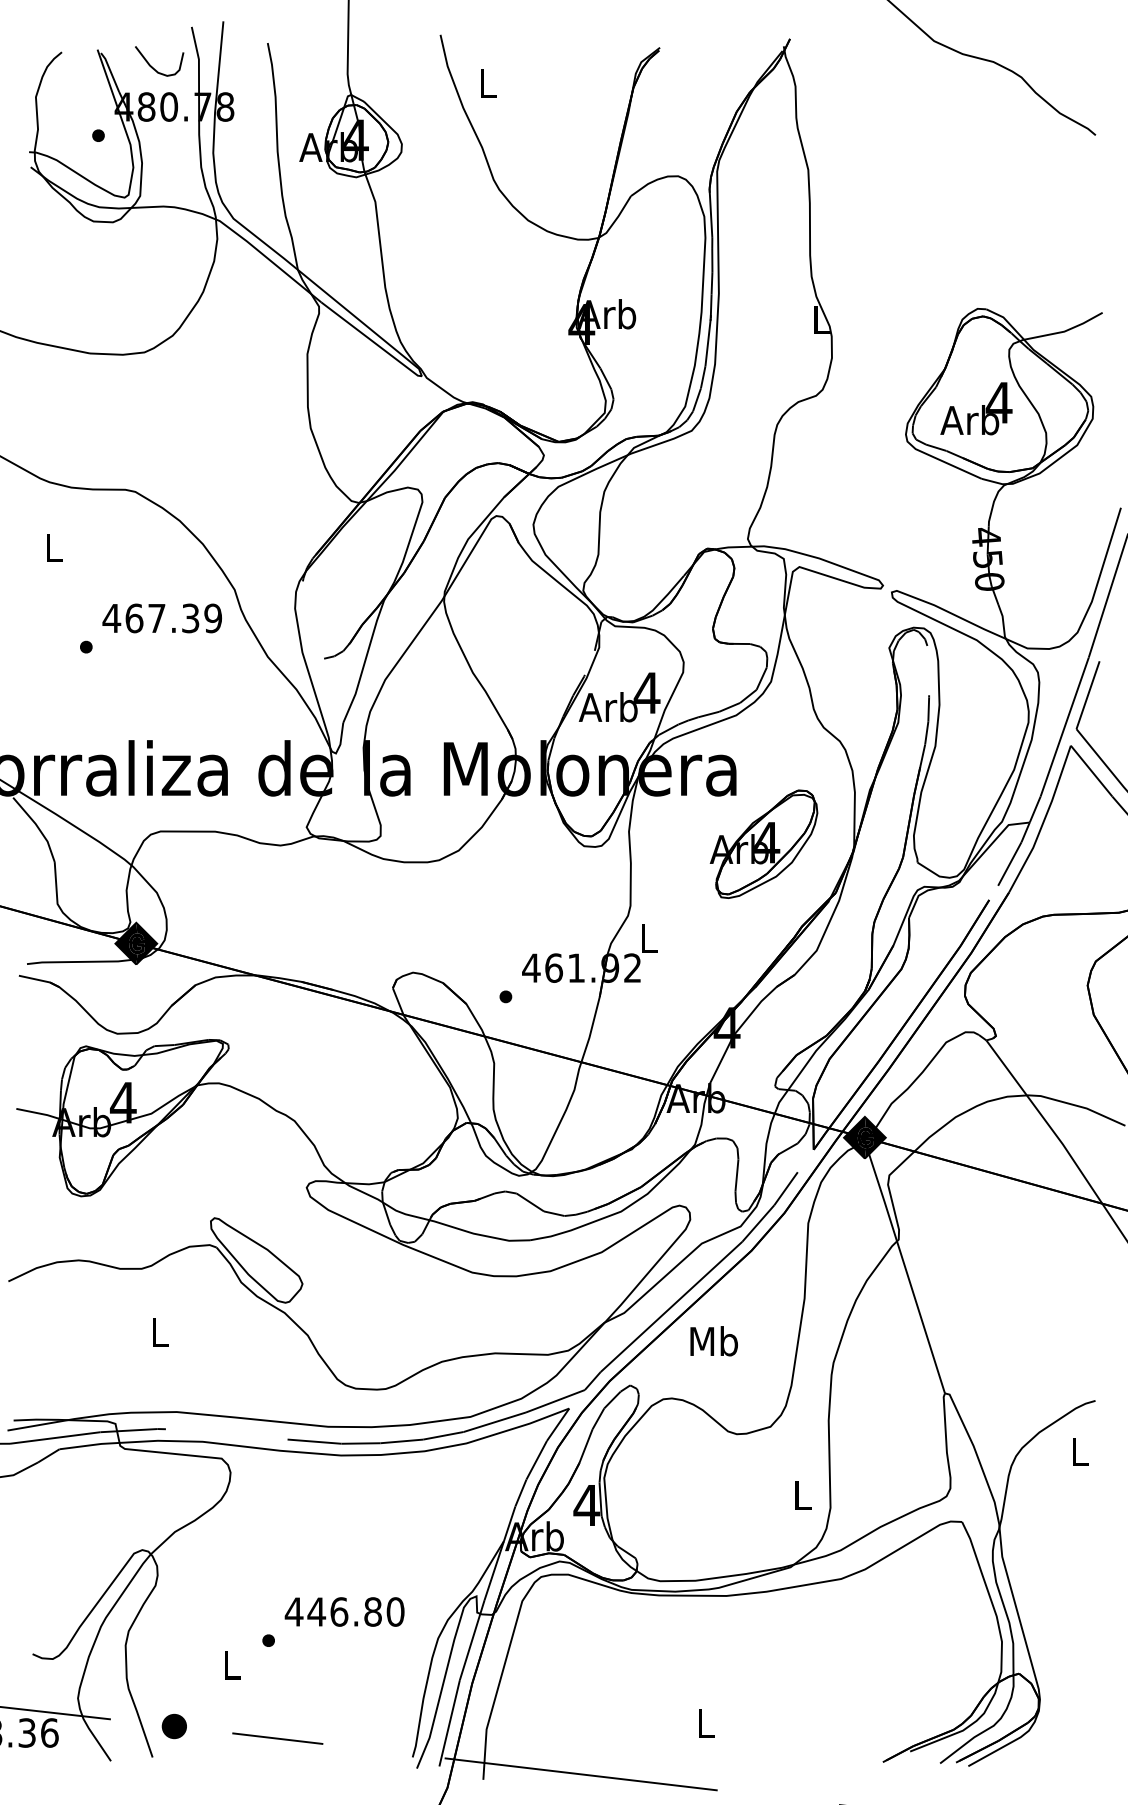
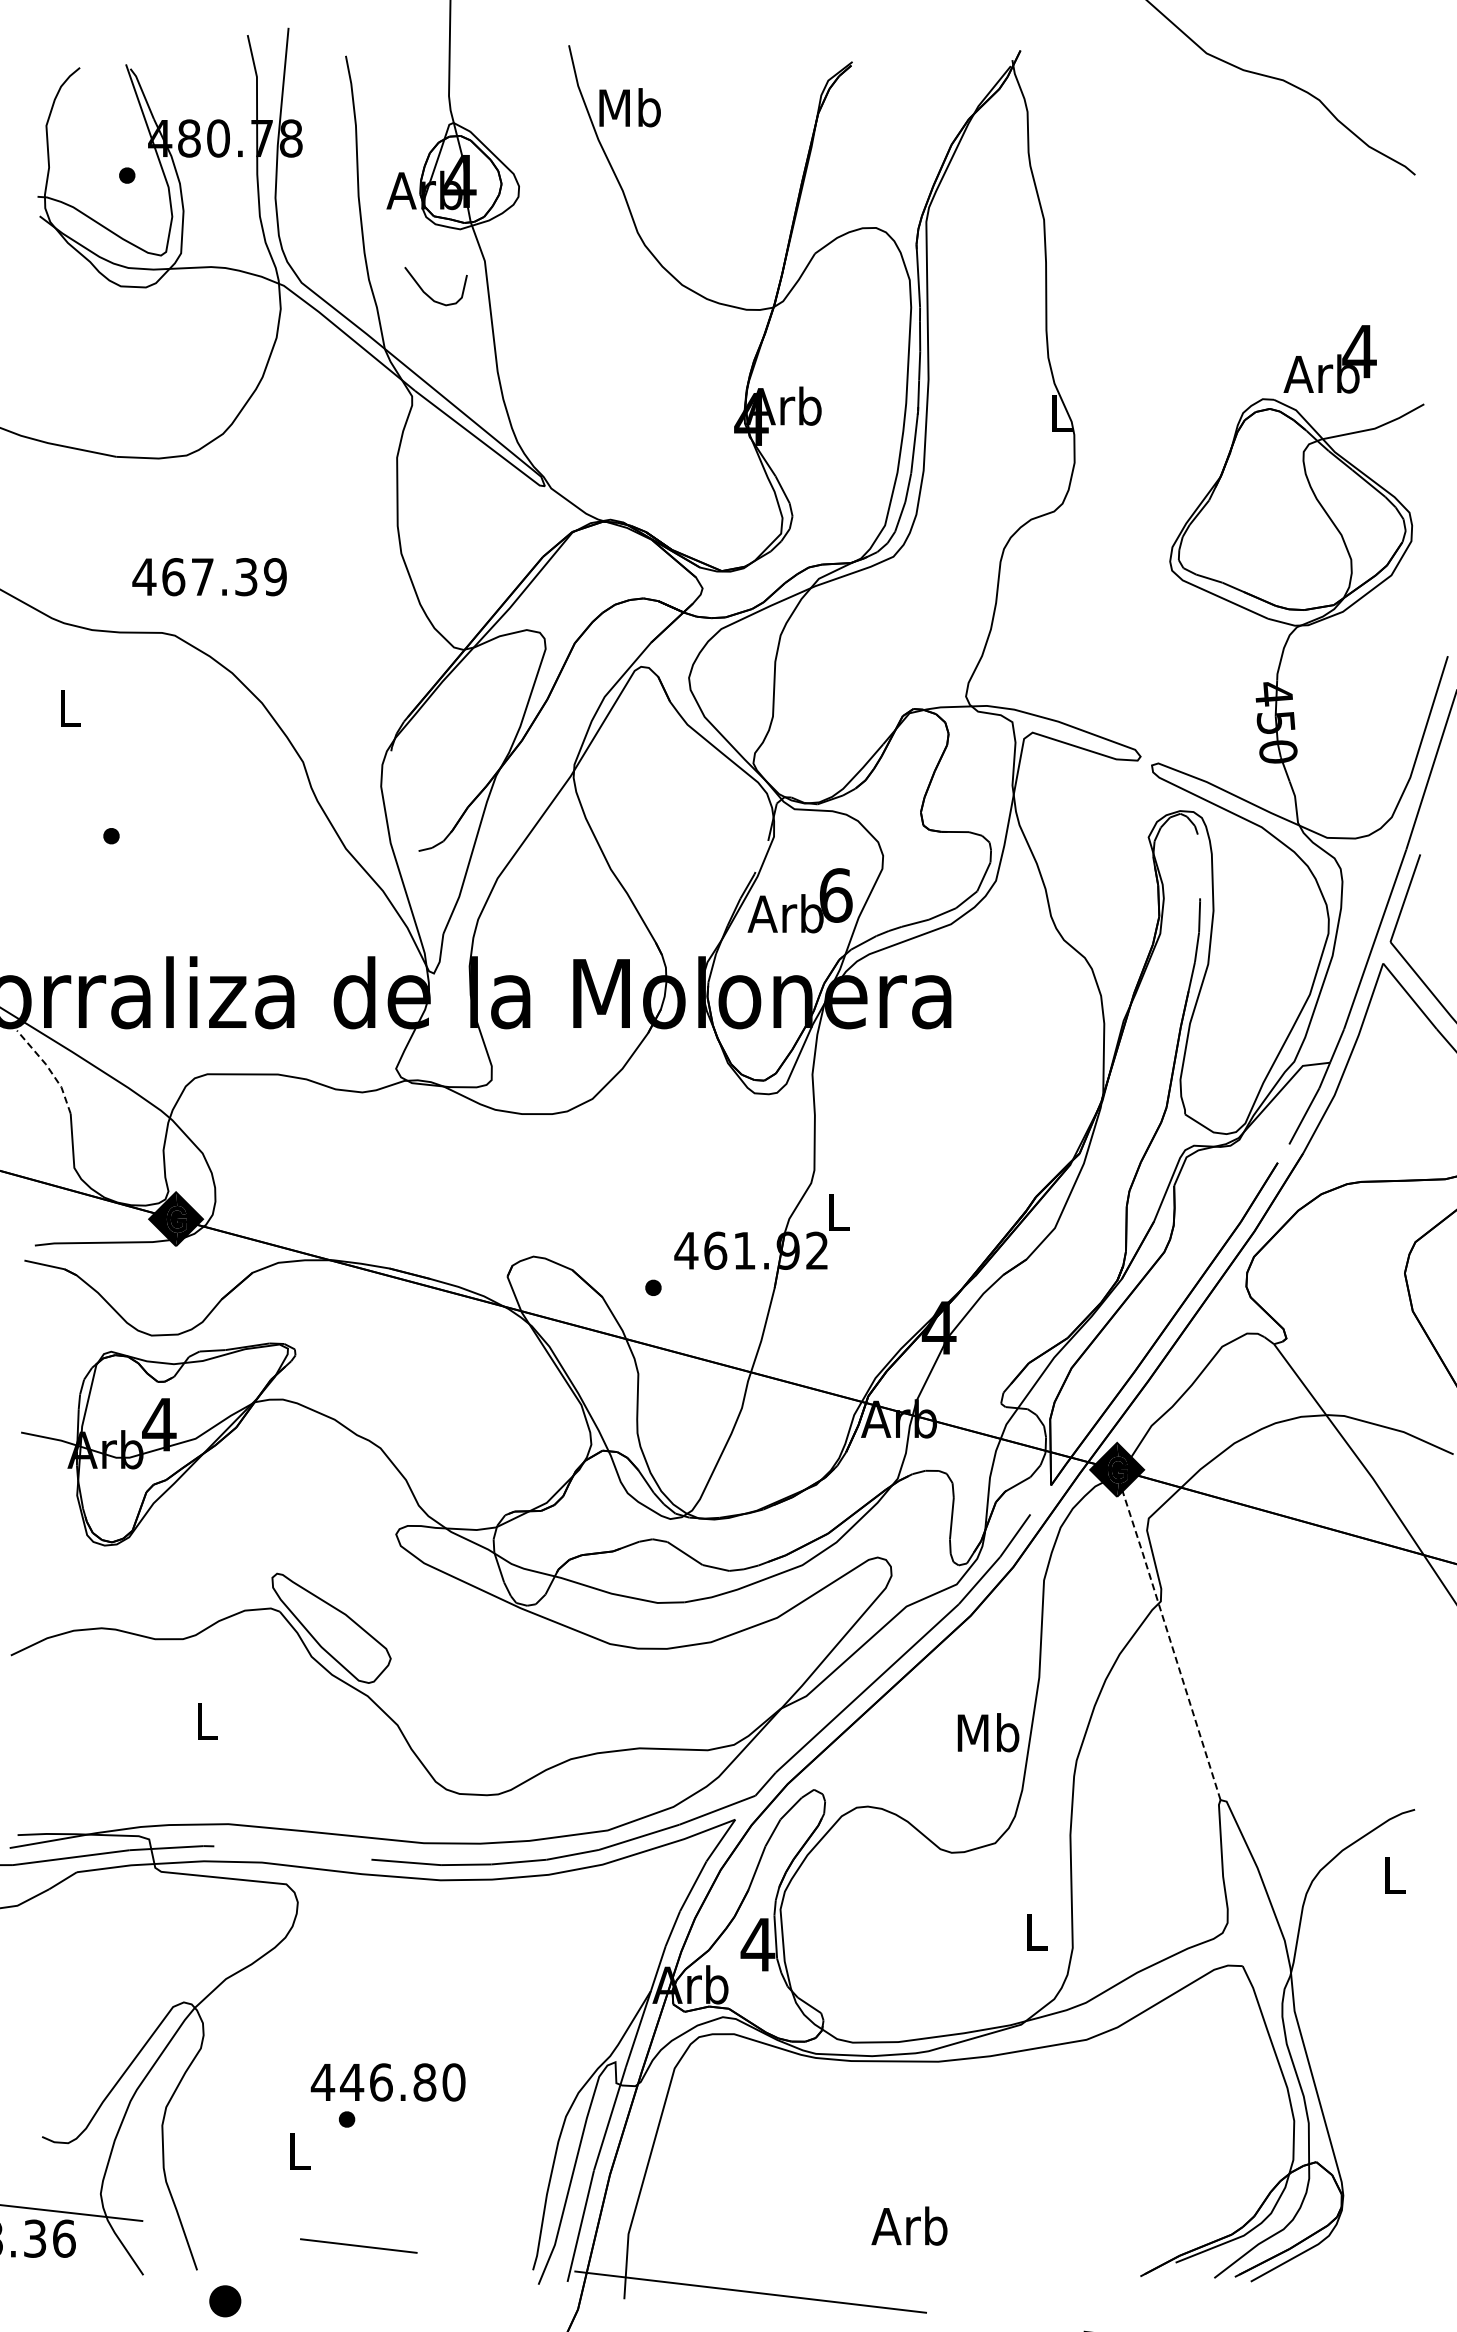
curve: (153, 67) -> (428, 294), moved
text: (487, 83) -> (629, 107), L -> Mb
text: (975, 408) -> (1329, 359), moved
text: (162, 618) -> (209, 577), moved
text: (646, 693) -> (835, 895), 4 -> 6
line: (38, 827) -> (49, 1069), solid -> dashed
part: (763, 844) -> (986, 1090), removed
line: (904, 1265) -> (1168, 1635), solid -> dashed
text: (714, 1341) -> (988, 1732), moved
text: (344, 1612) -> (387, 2082), moved
text: (704, 1722) -> (909, 2225), L -> Arb
part: (174, 1726) -> (225, 2301), moved

